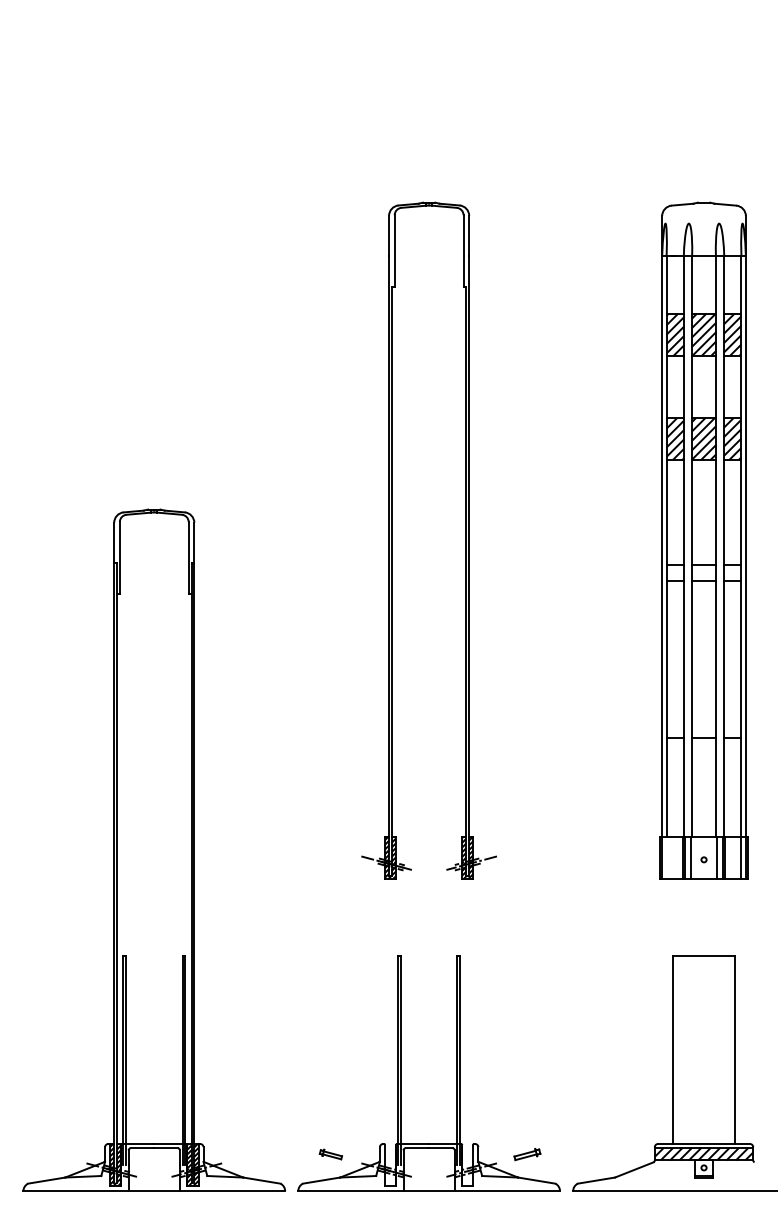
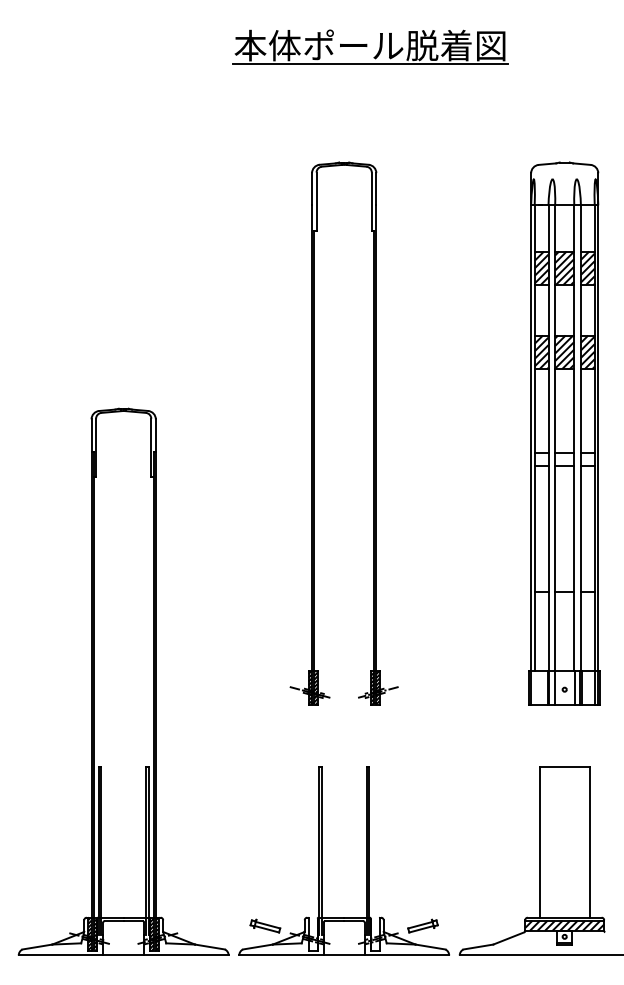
part: (462, 57) -> (370, 46), added
part: (330, 1154) -> (265, 926), size x1.67
part: (527, 1154) -> (423, 926), size x1.43

